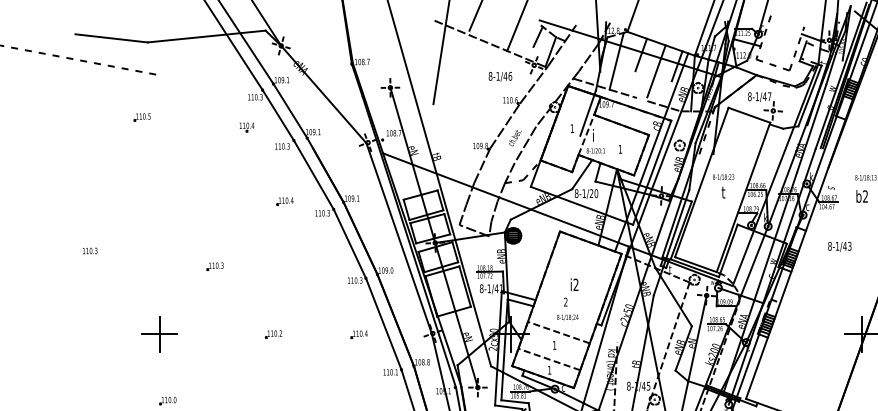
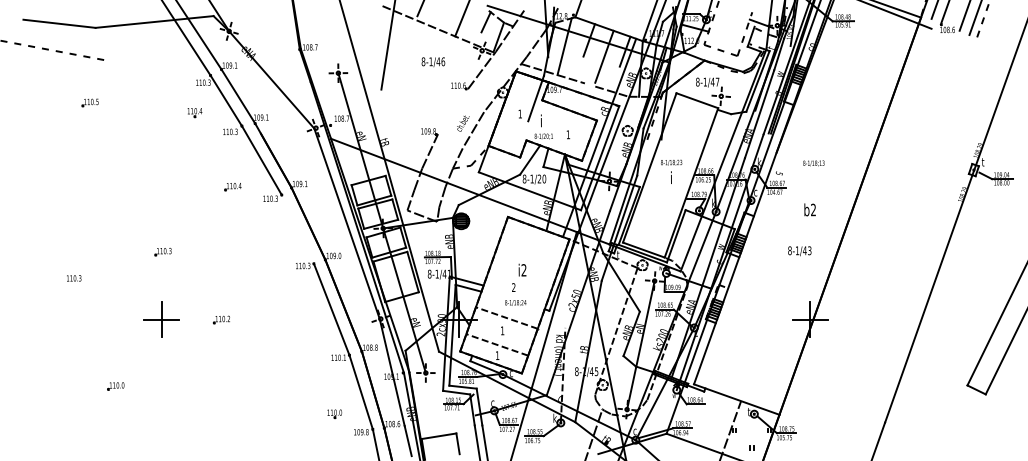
text: (500, 77) -> (433, 62), moved
line: (504, 126) -> (452, 111), removed
line: (586, 135) -> (534, 120), removed
text: (723, 192) -> (671, 177), t -> i
text: (861, 196) -> (809, 209), moved
line: (349, 244) -> (297, 229), removed
text: (839, 247) -> (799, 251), moved
text: (90, 251) -> (74, 278), moved
part: (159, 334) -> (161, 319), moved
part: (358, 335) -> (306, 320), removed

